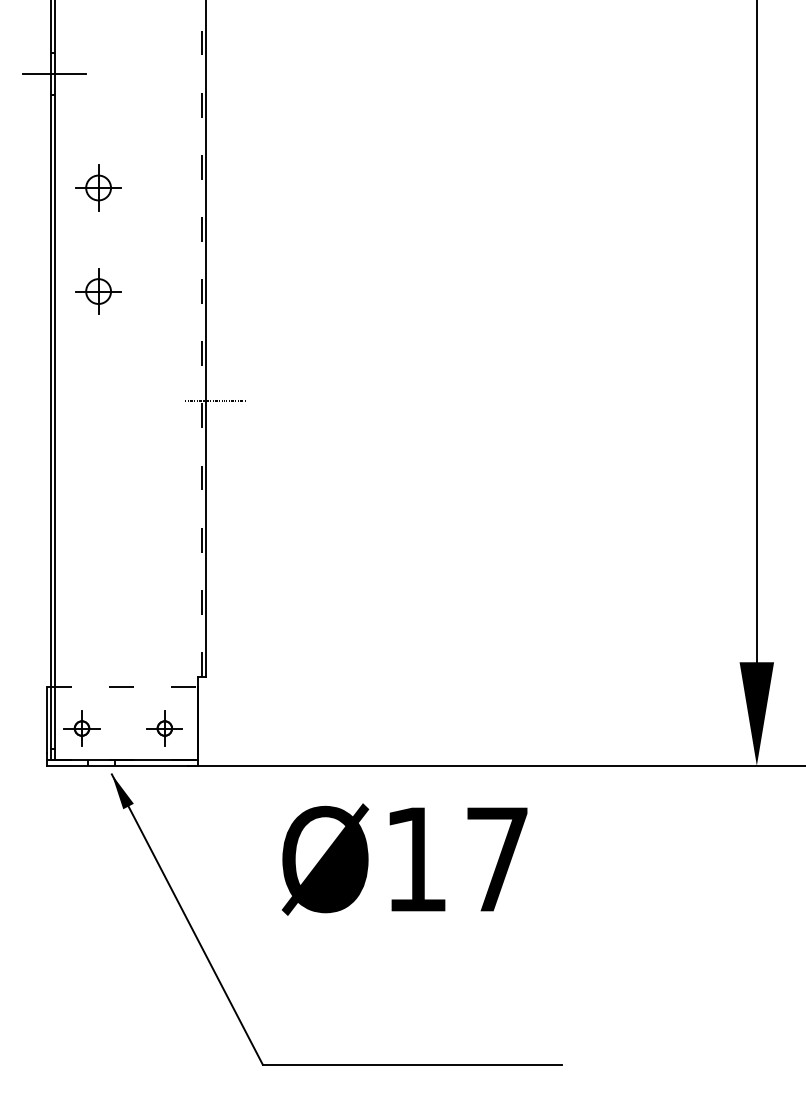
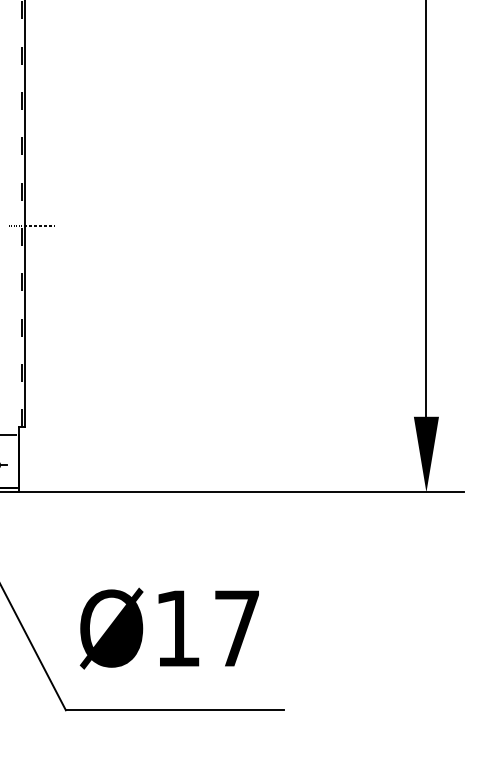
text: (404, 859) -> (169, 628), moved

